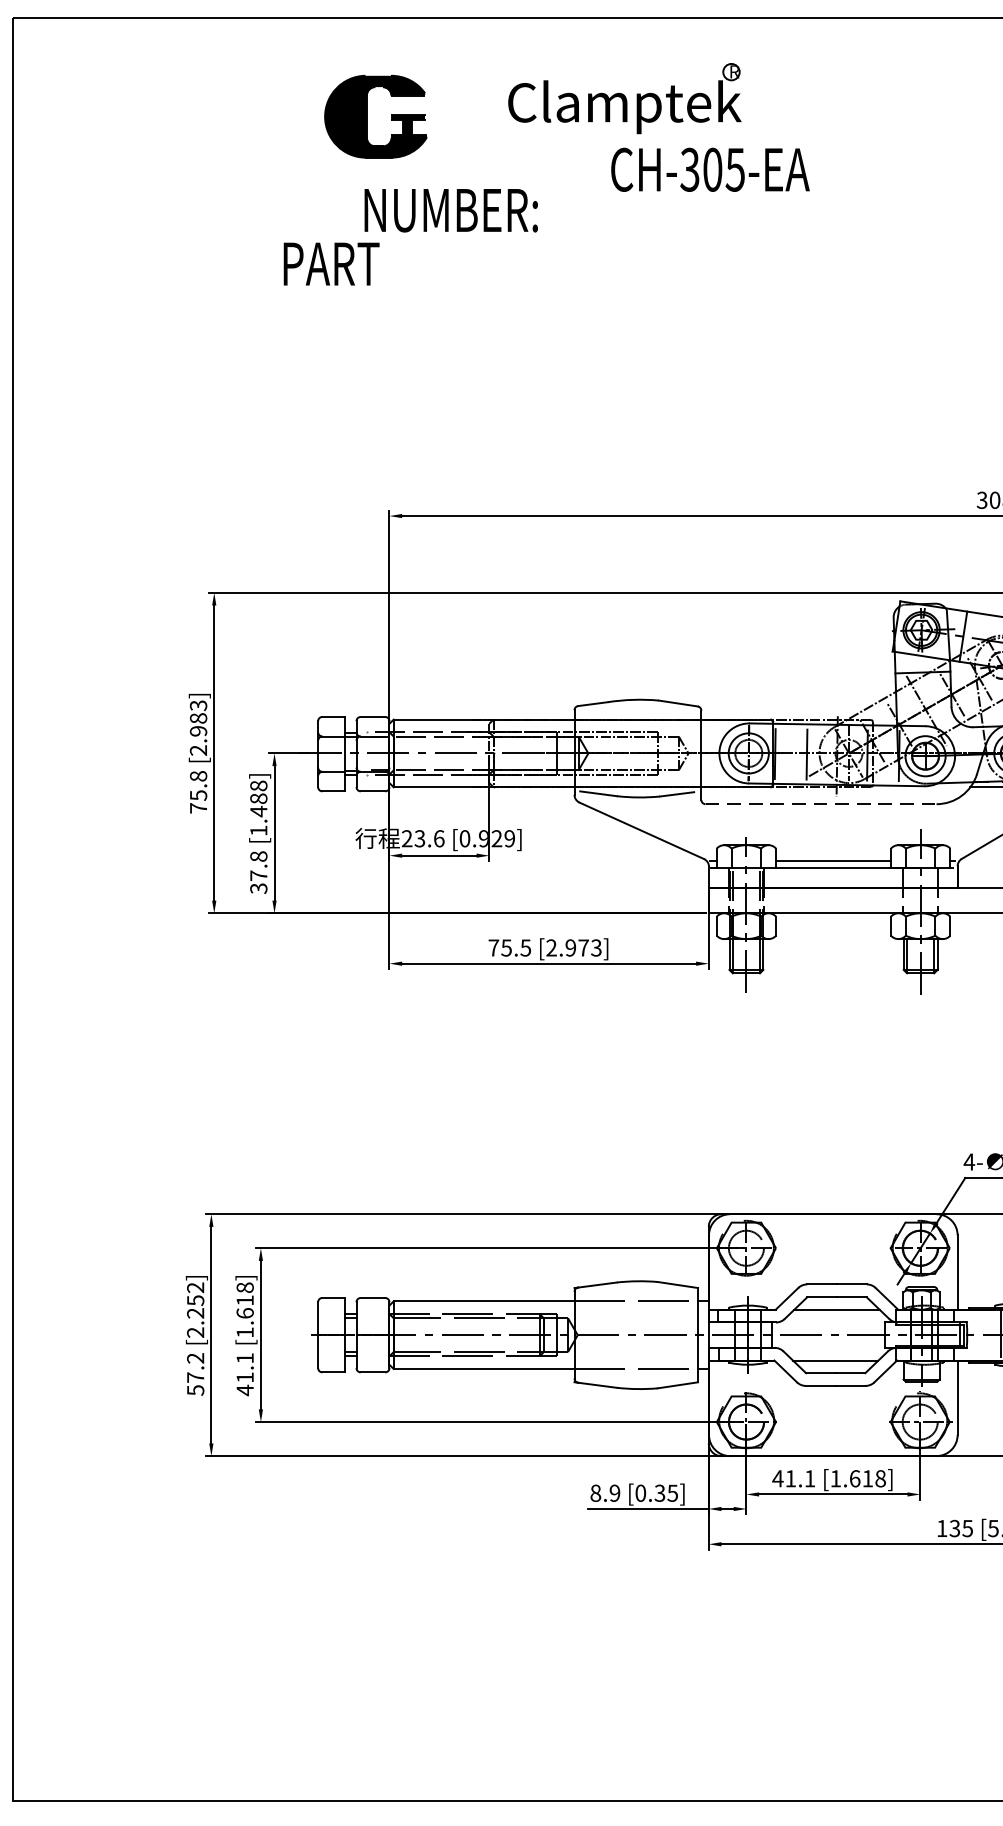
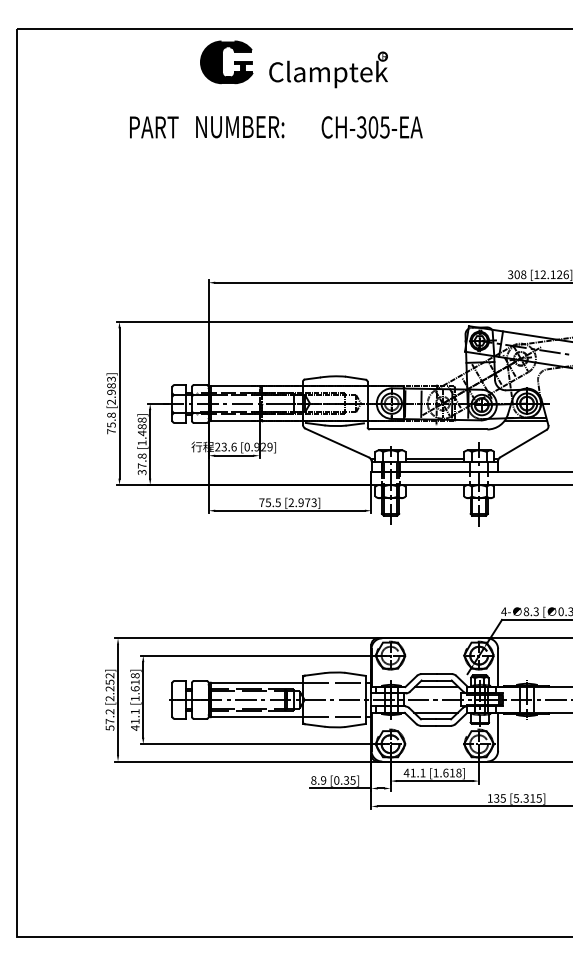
part: (375, 116) -> (226, 62), moved
text: (709, 170) -> (371, 127), moved
text: (332, 264) -> (154, 127), moved
line: (820, 804) -> (428, 429), dashed -> solid

